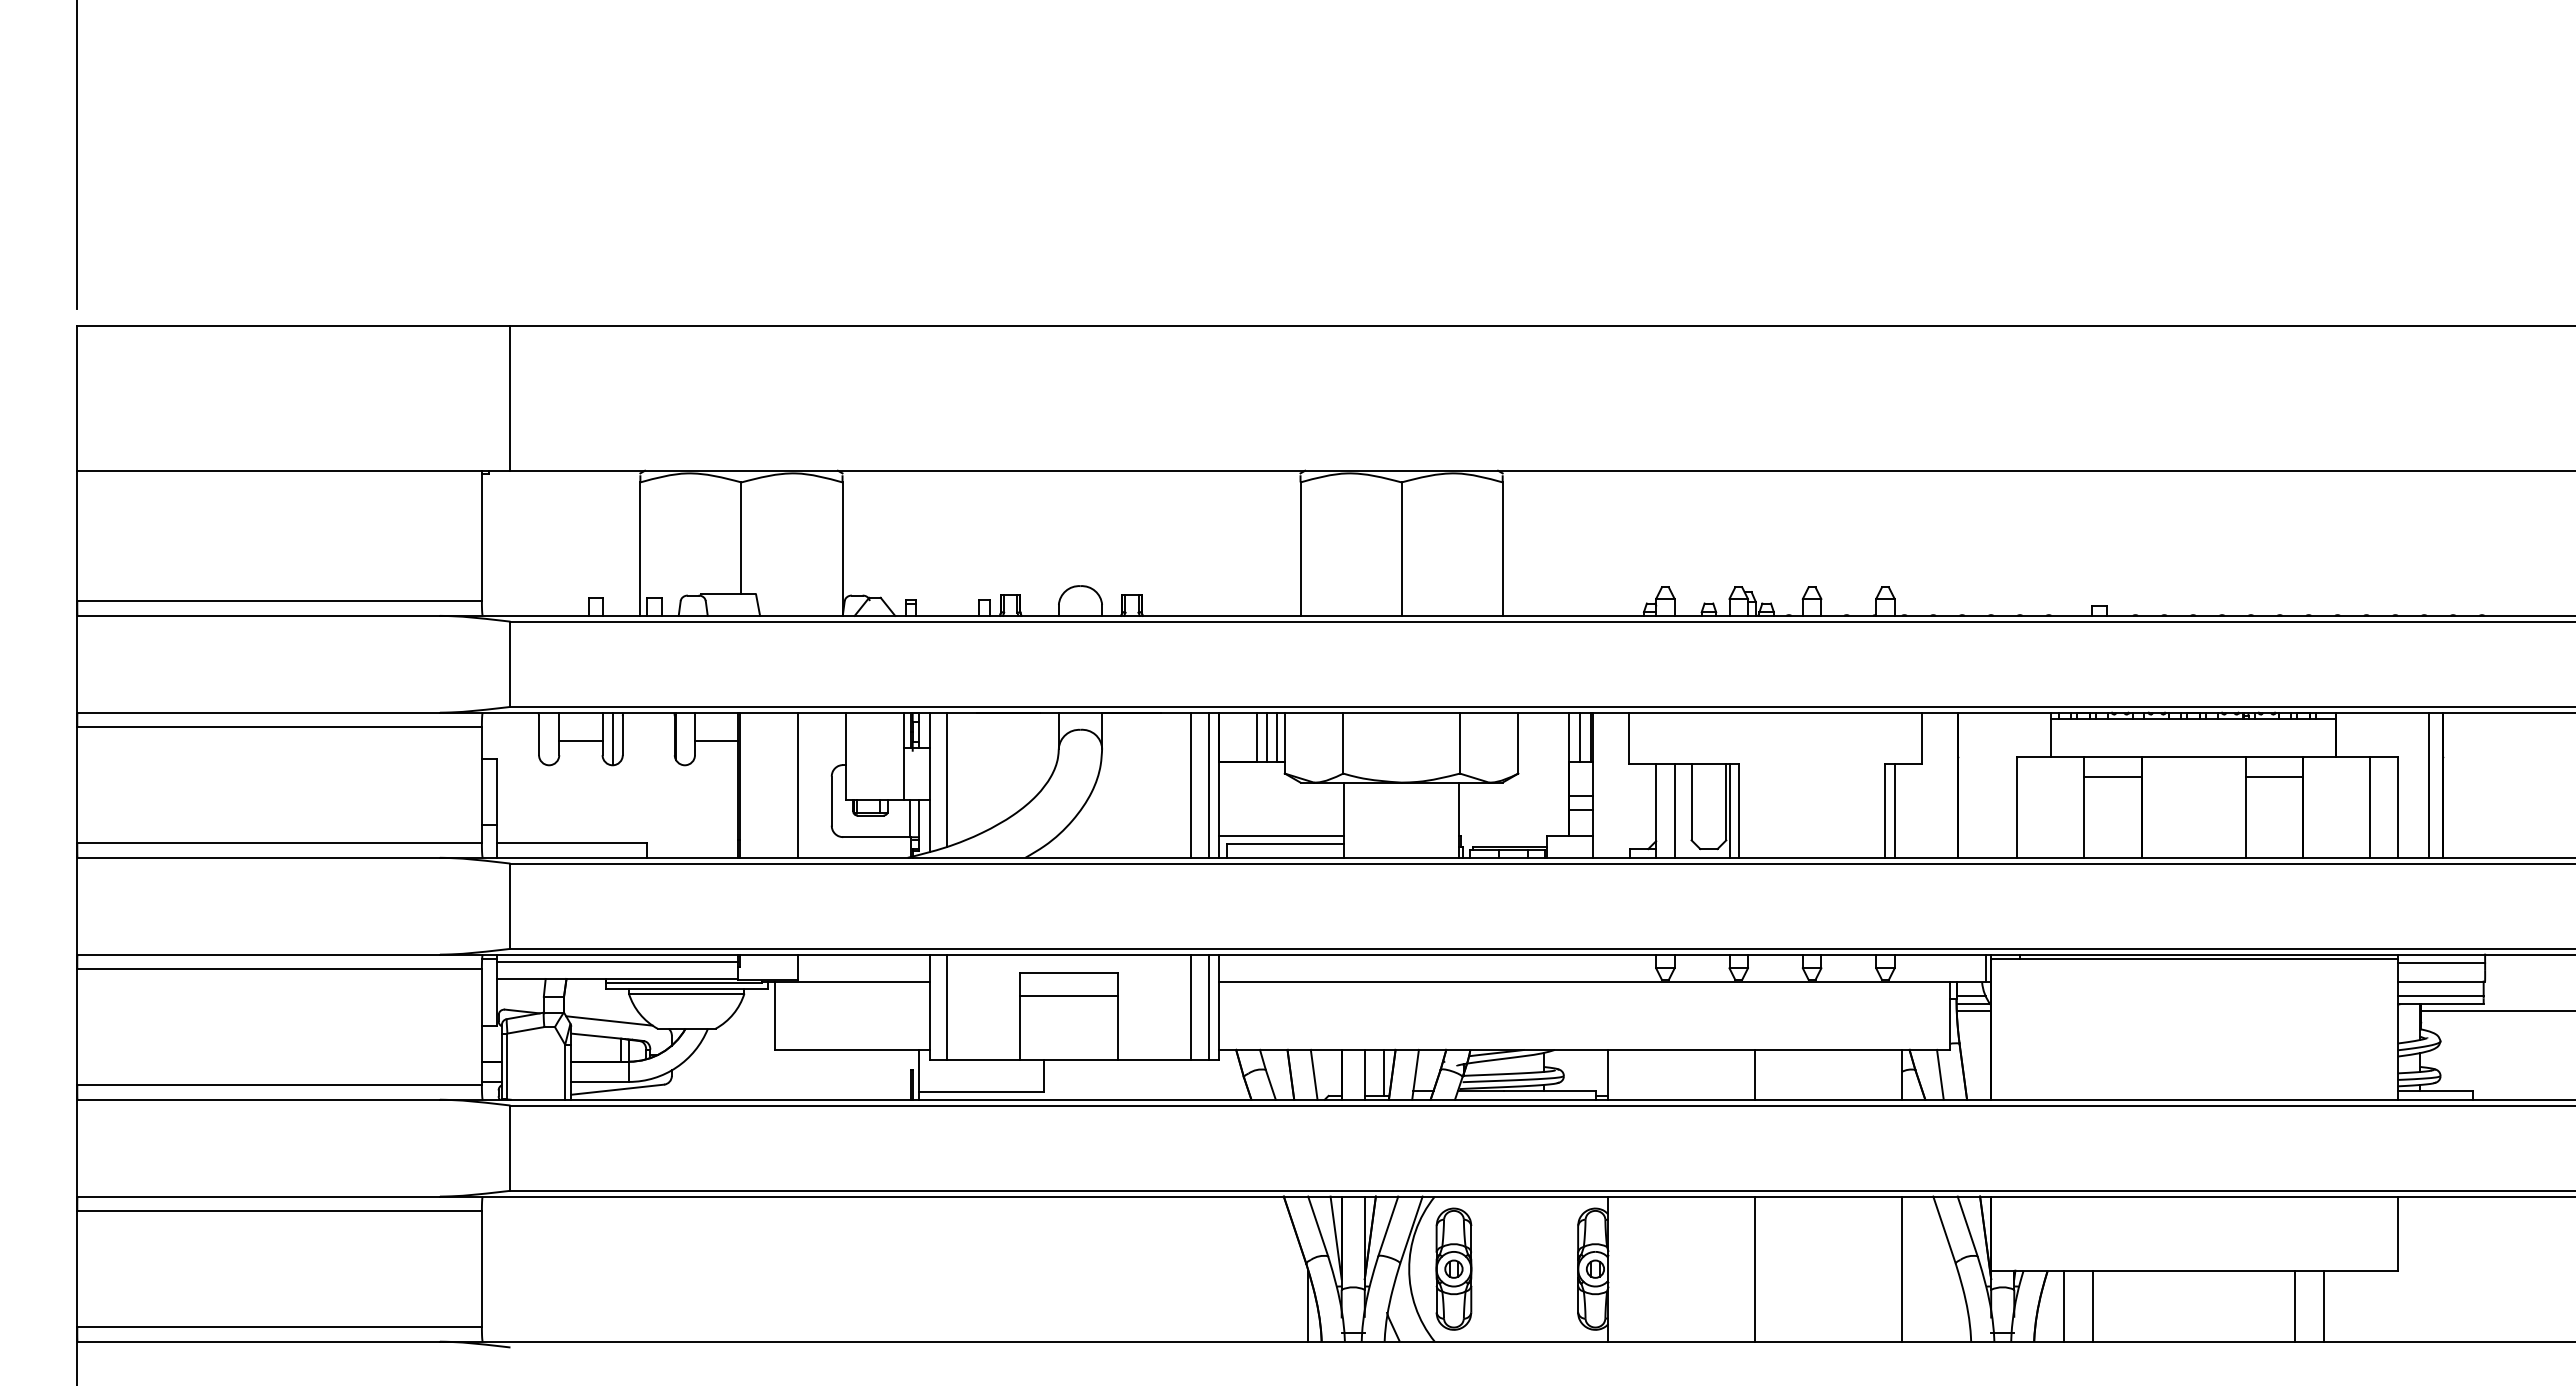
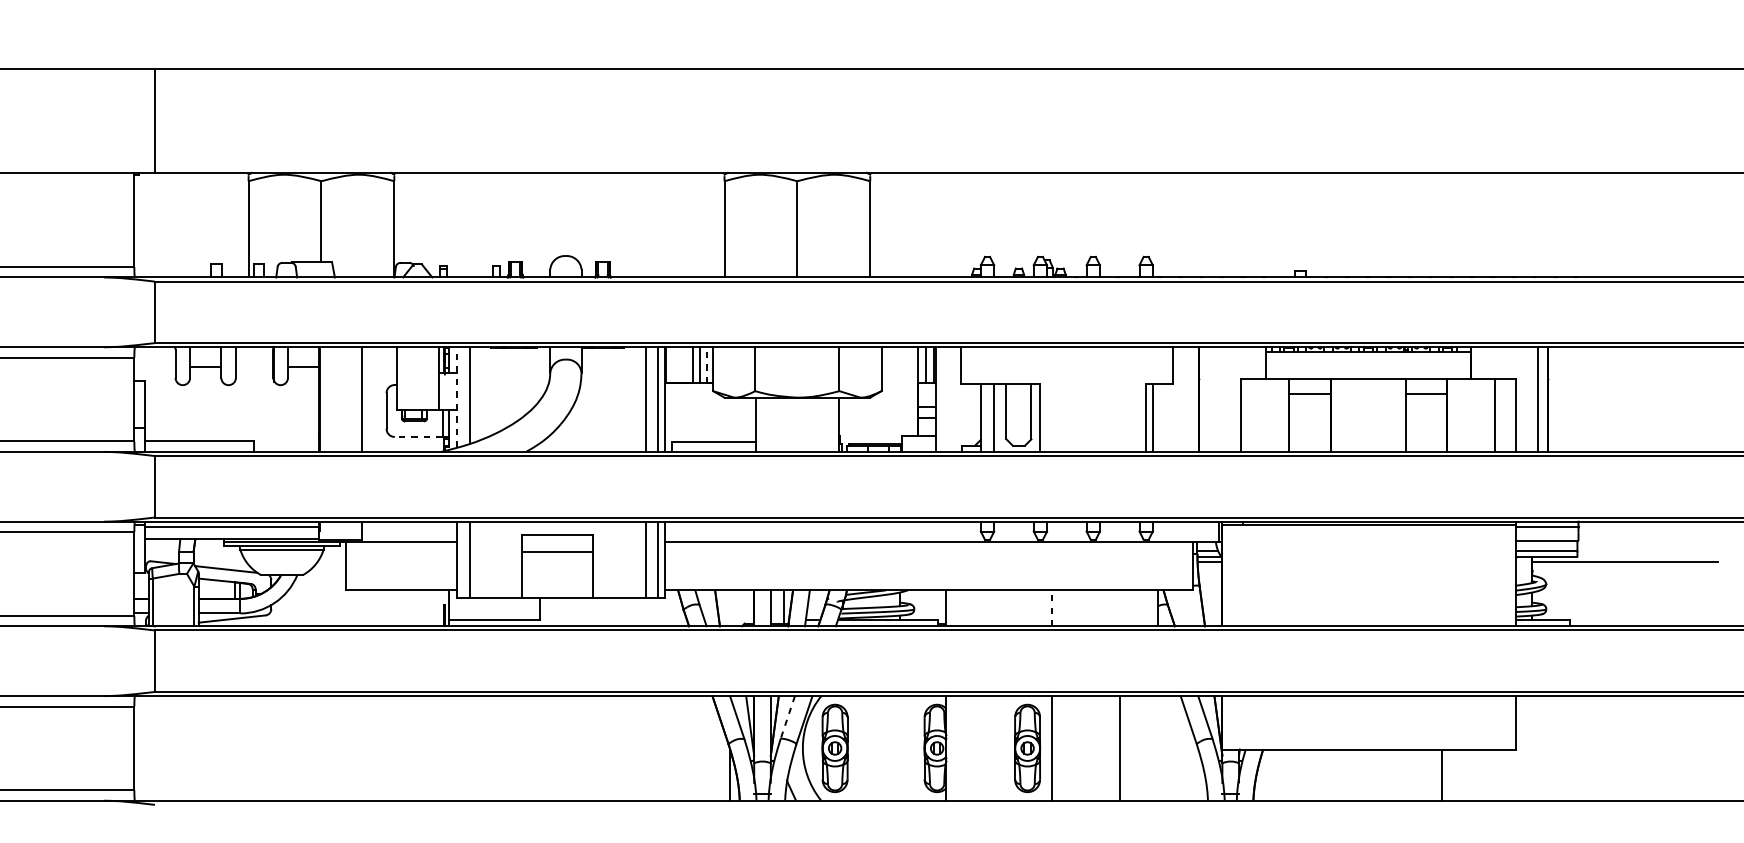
line: (1276, 737) -> (707, 365), solid -> dashed
line: (612, 738) -> (228, 365), removed
line: (929, 782) -> (457, 397), solid -> dashed
line: (1729, 810) -> (1033, 417), removed
line: (1280, 835) -> (710, 435), removed
line: (875, 837) -> (418, 437), solid -> dashed
line: (1313, 1074) -> (733, 608), removed
line: (1755, 1074) -> (1052, 608), solid -> dashed
line: (1940, 1074) -> (1185, 608), removed
line: (1388, 1226) -> (787, 717), solid -> dashed
part: (1720, 1268) -> (1027, 747), added
line: (1901, 1268) -> (1119, 747), moved
line: (2064, 1305) -> (1275, 774), removed
line: (2093, 1305) -> (1296, 774), removed
line: (2324, 1305) -> (1462, 774), removed

